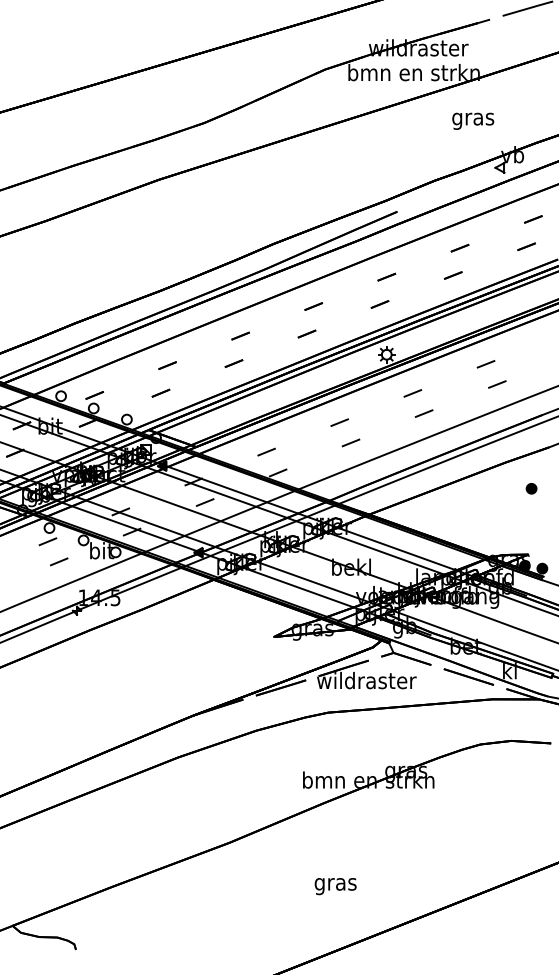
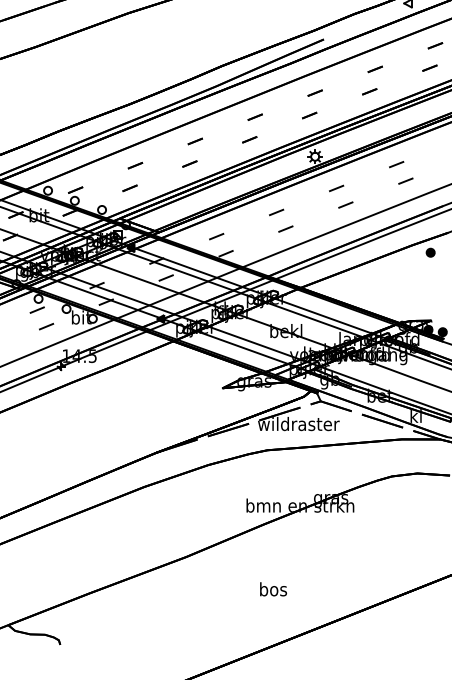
part: (531, 488) -> (430, 252), moved
text: (335, 884) -> (273, 591), gras -> bos

